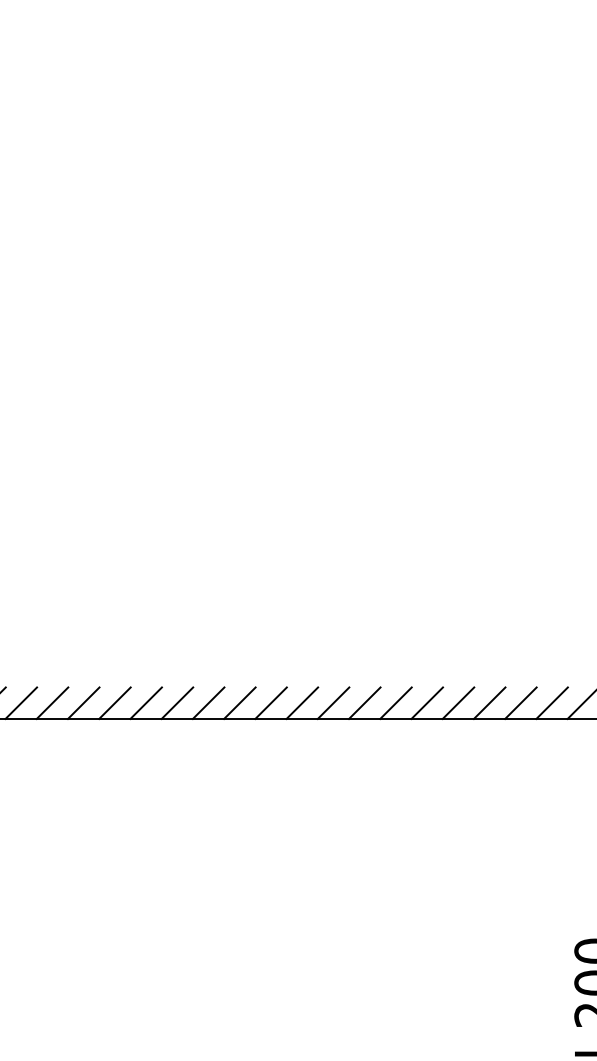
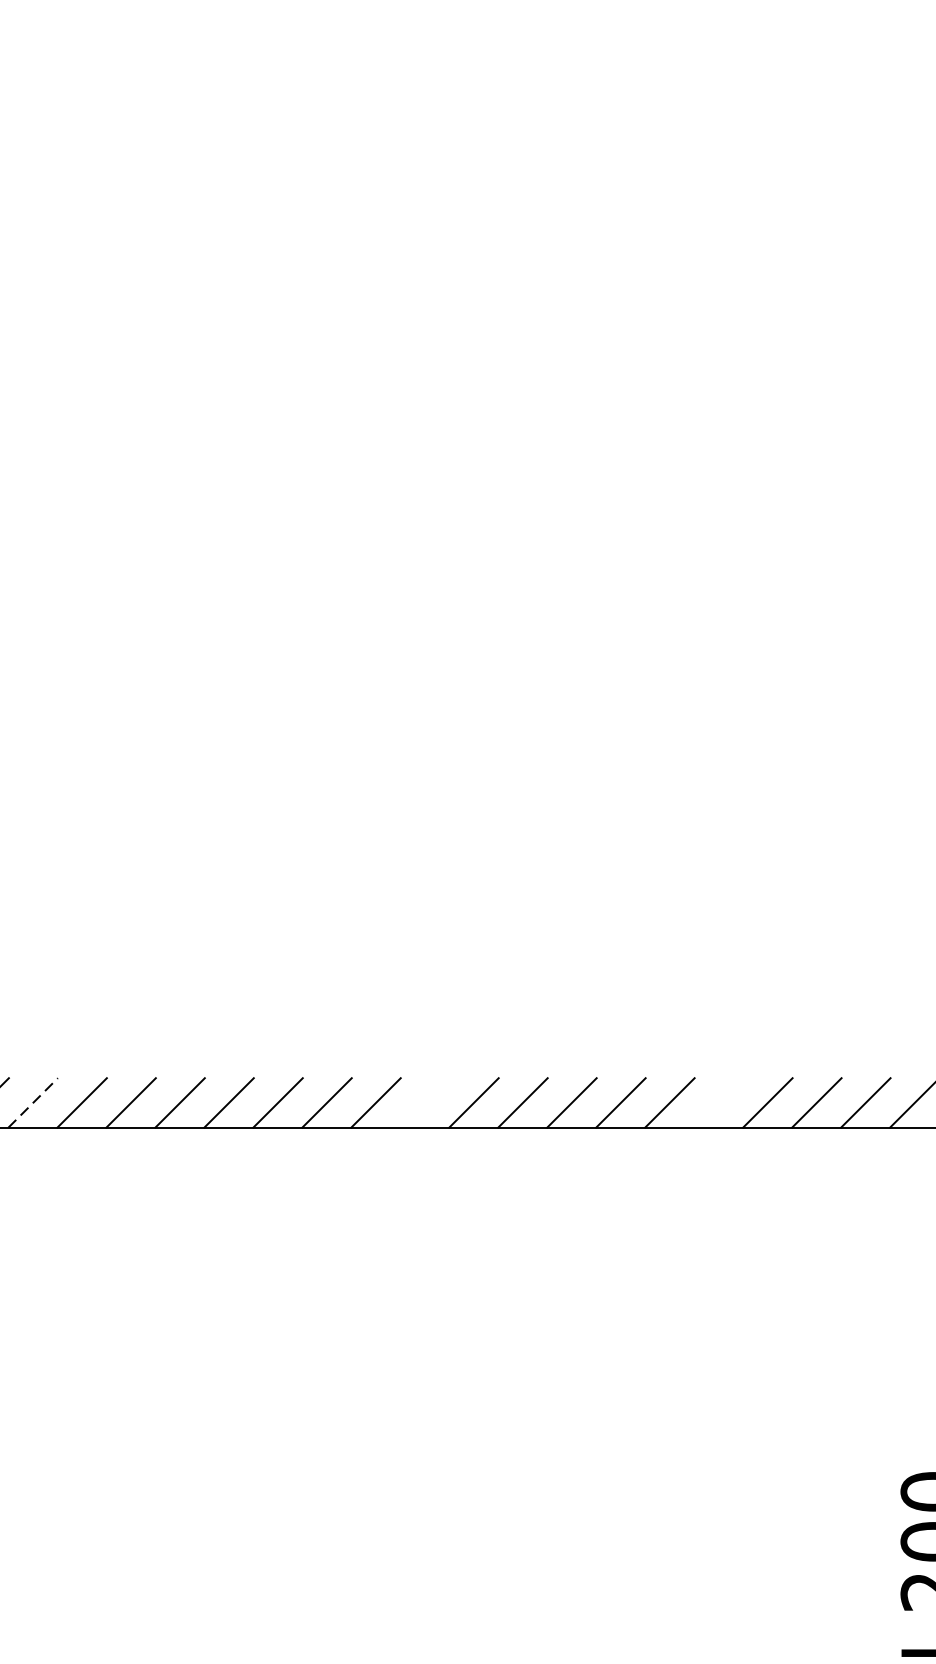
line: (21, 702) -> (33, 1101), solid -> dashed
line: (270, 702) -> (424, 1101), removed
line: (458, 702) -> (718, 1101), removed

